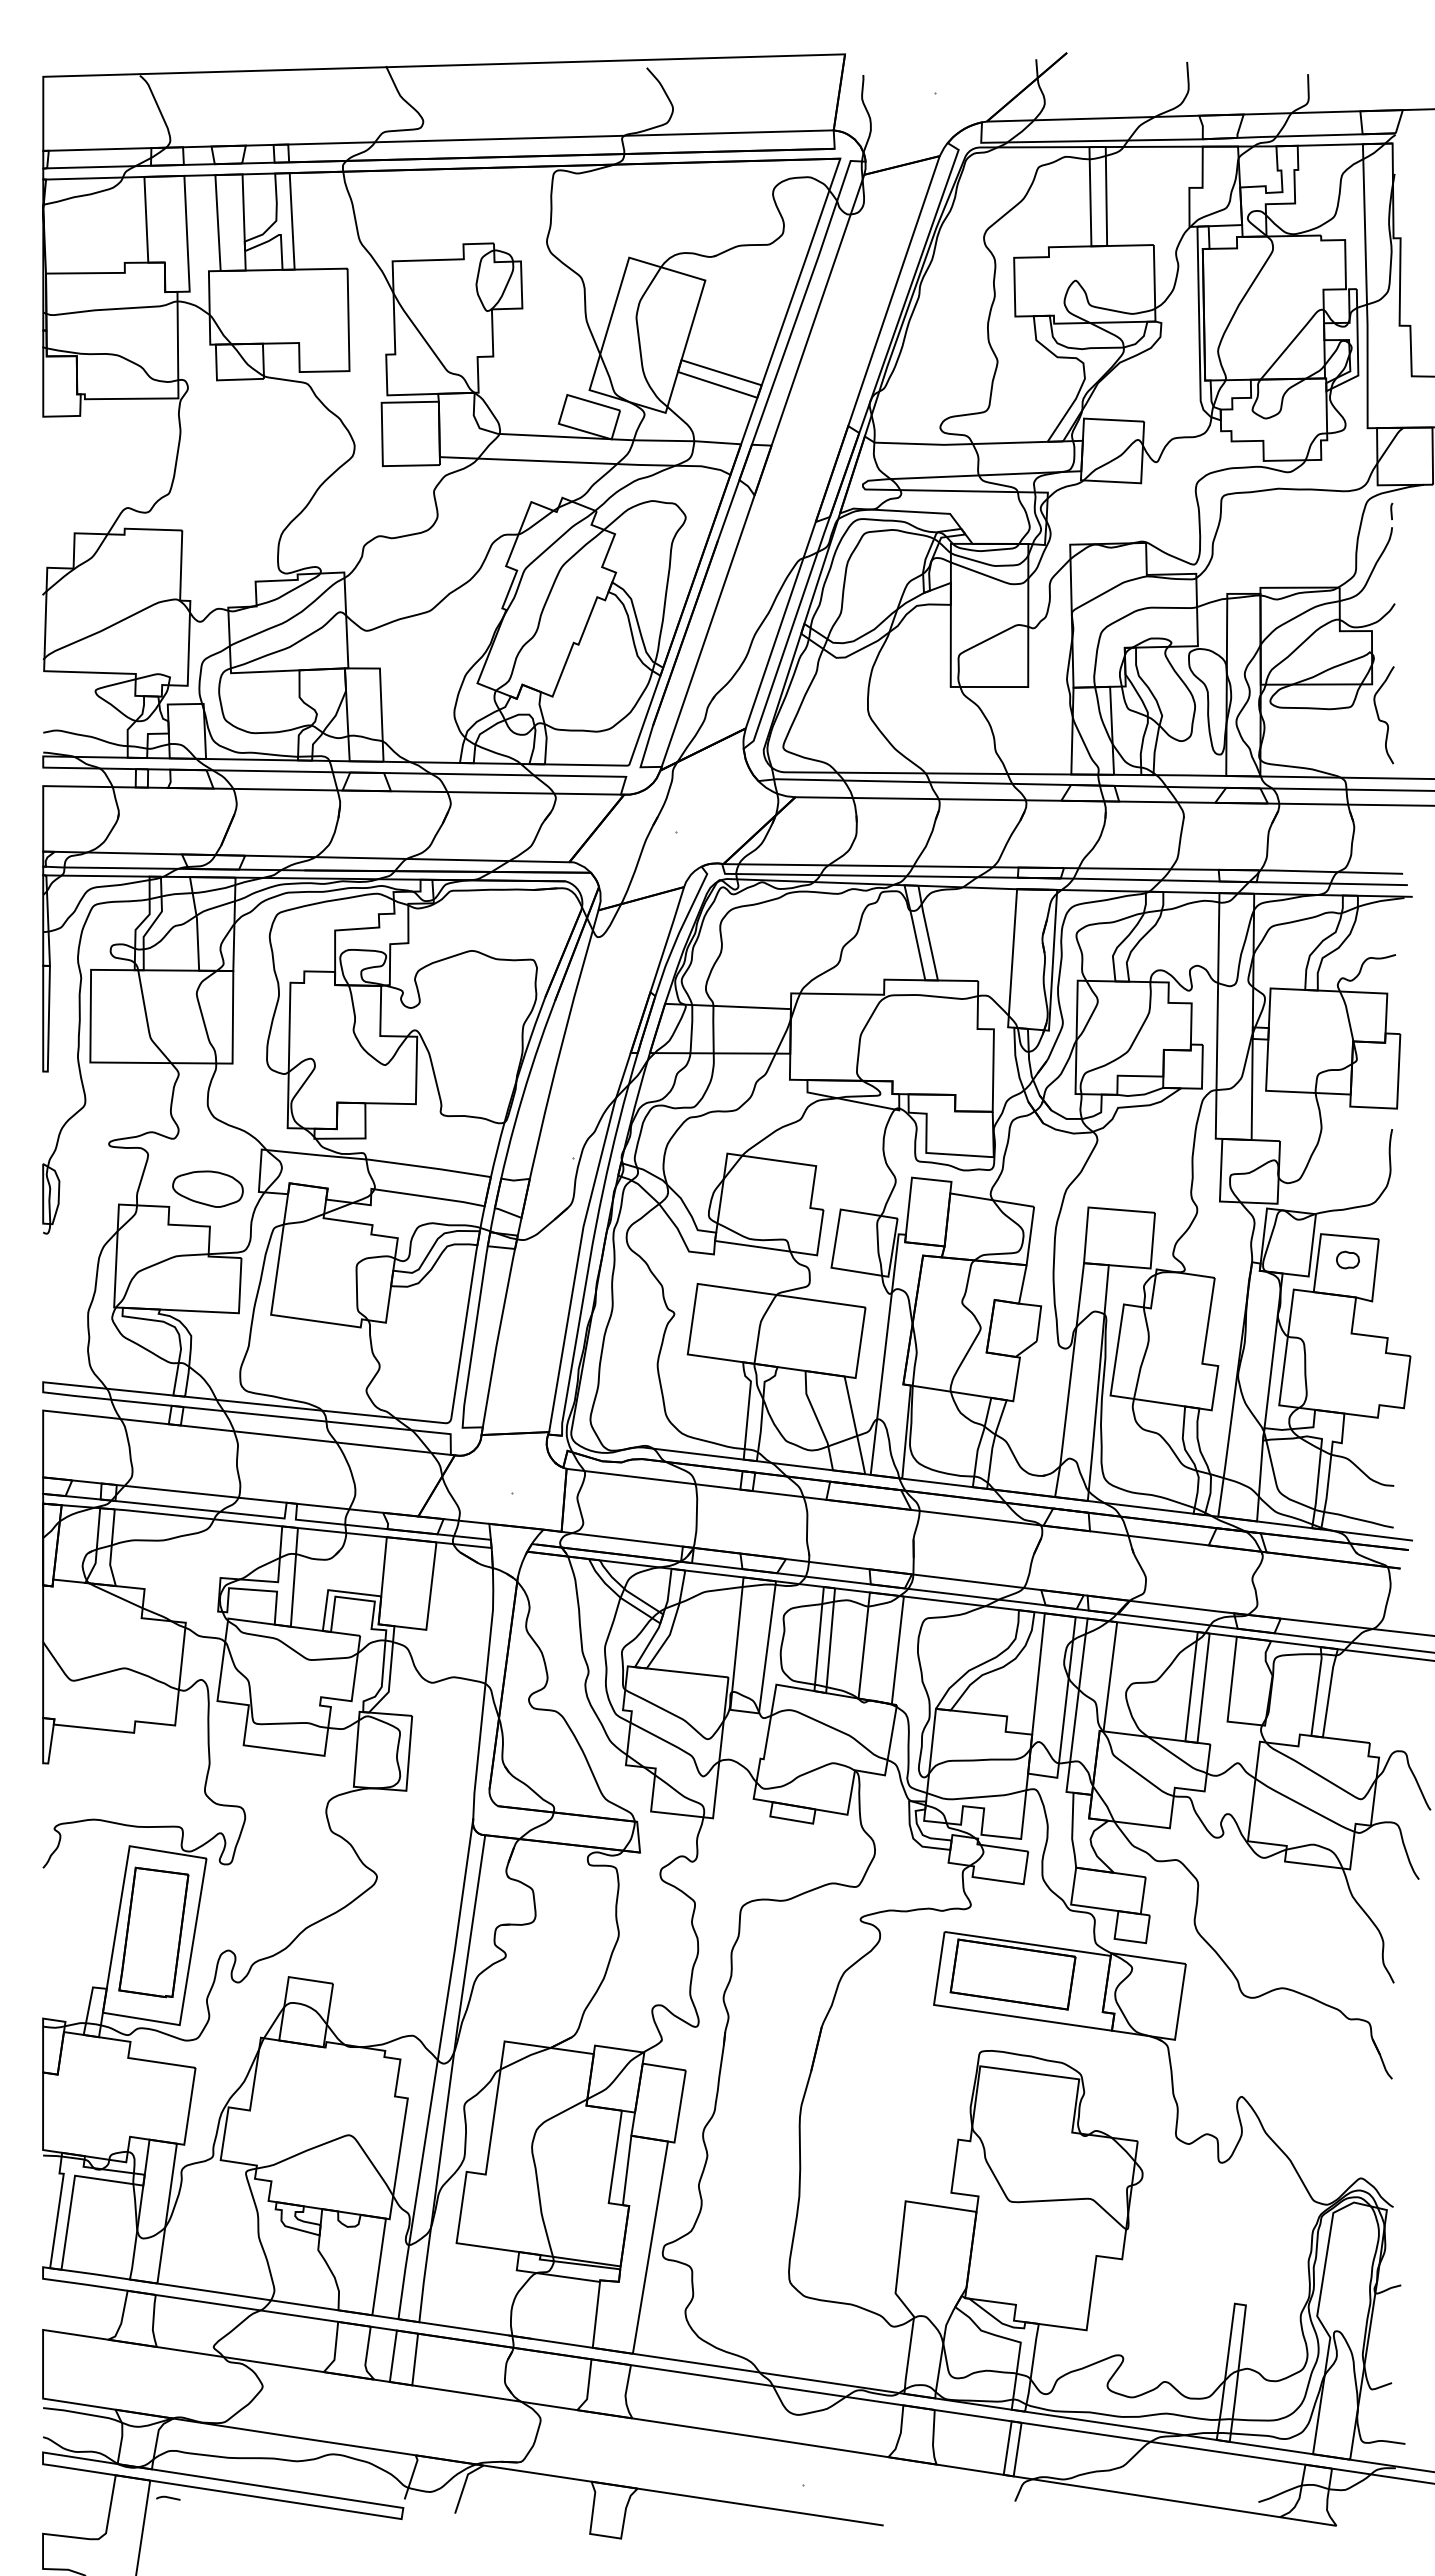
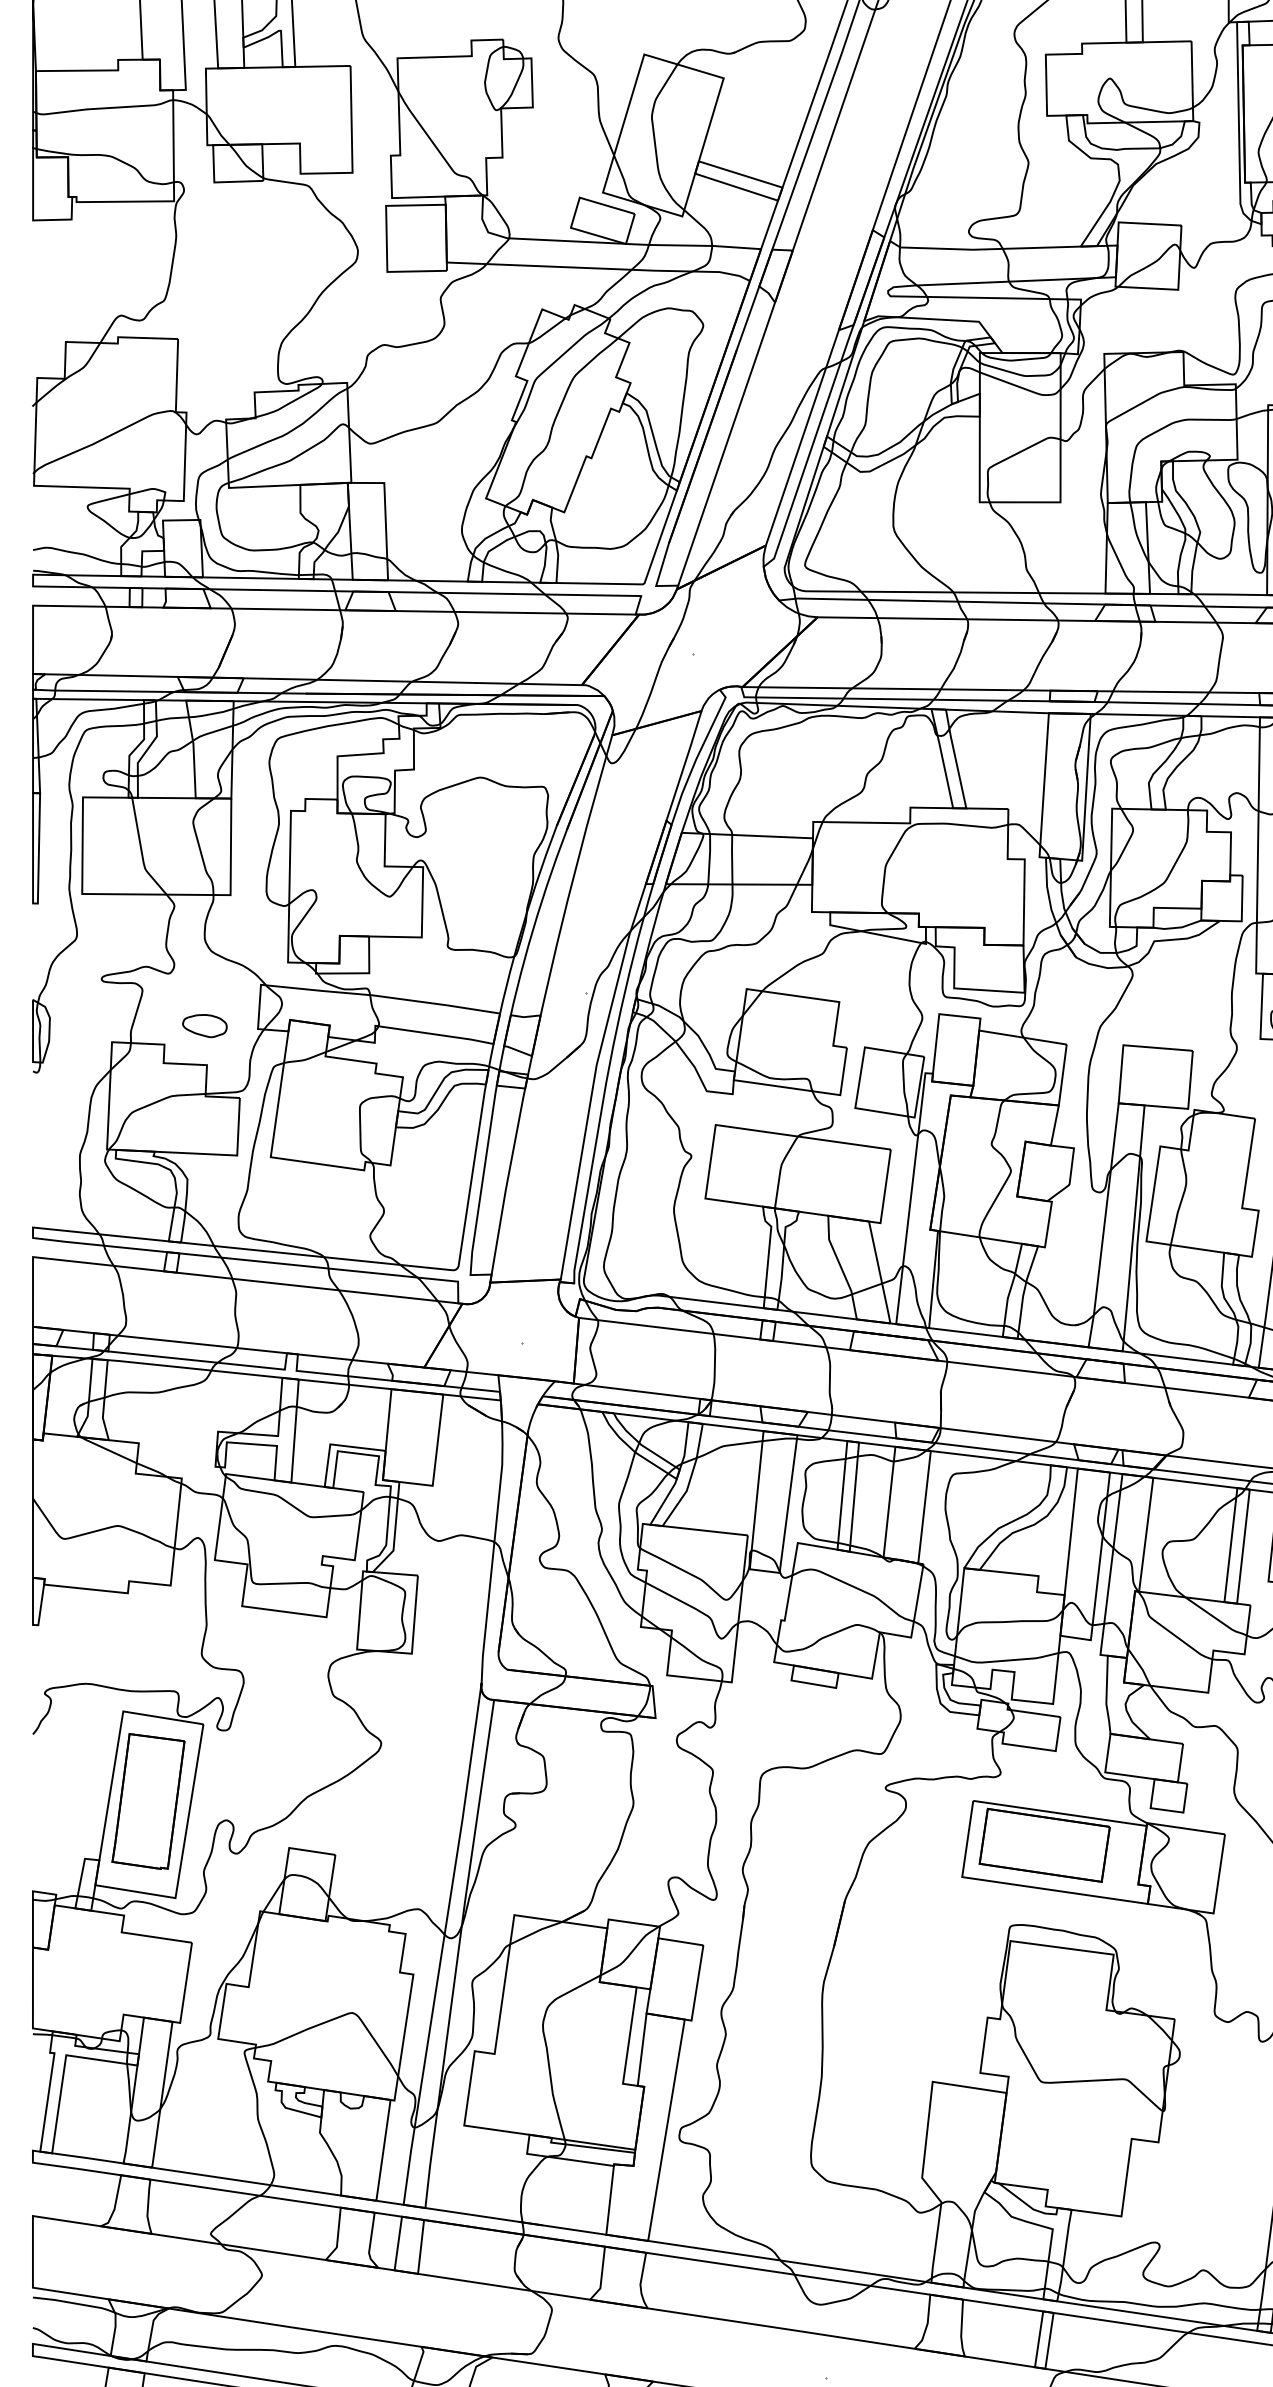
part: (207, 1188) -> (204, 1025), size x0.6

